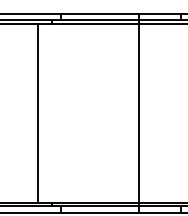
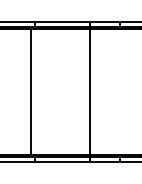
line: (38, 112) -> (30, 91), moved

